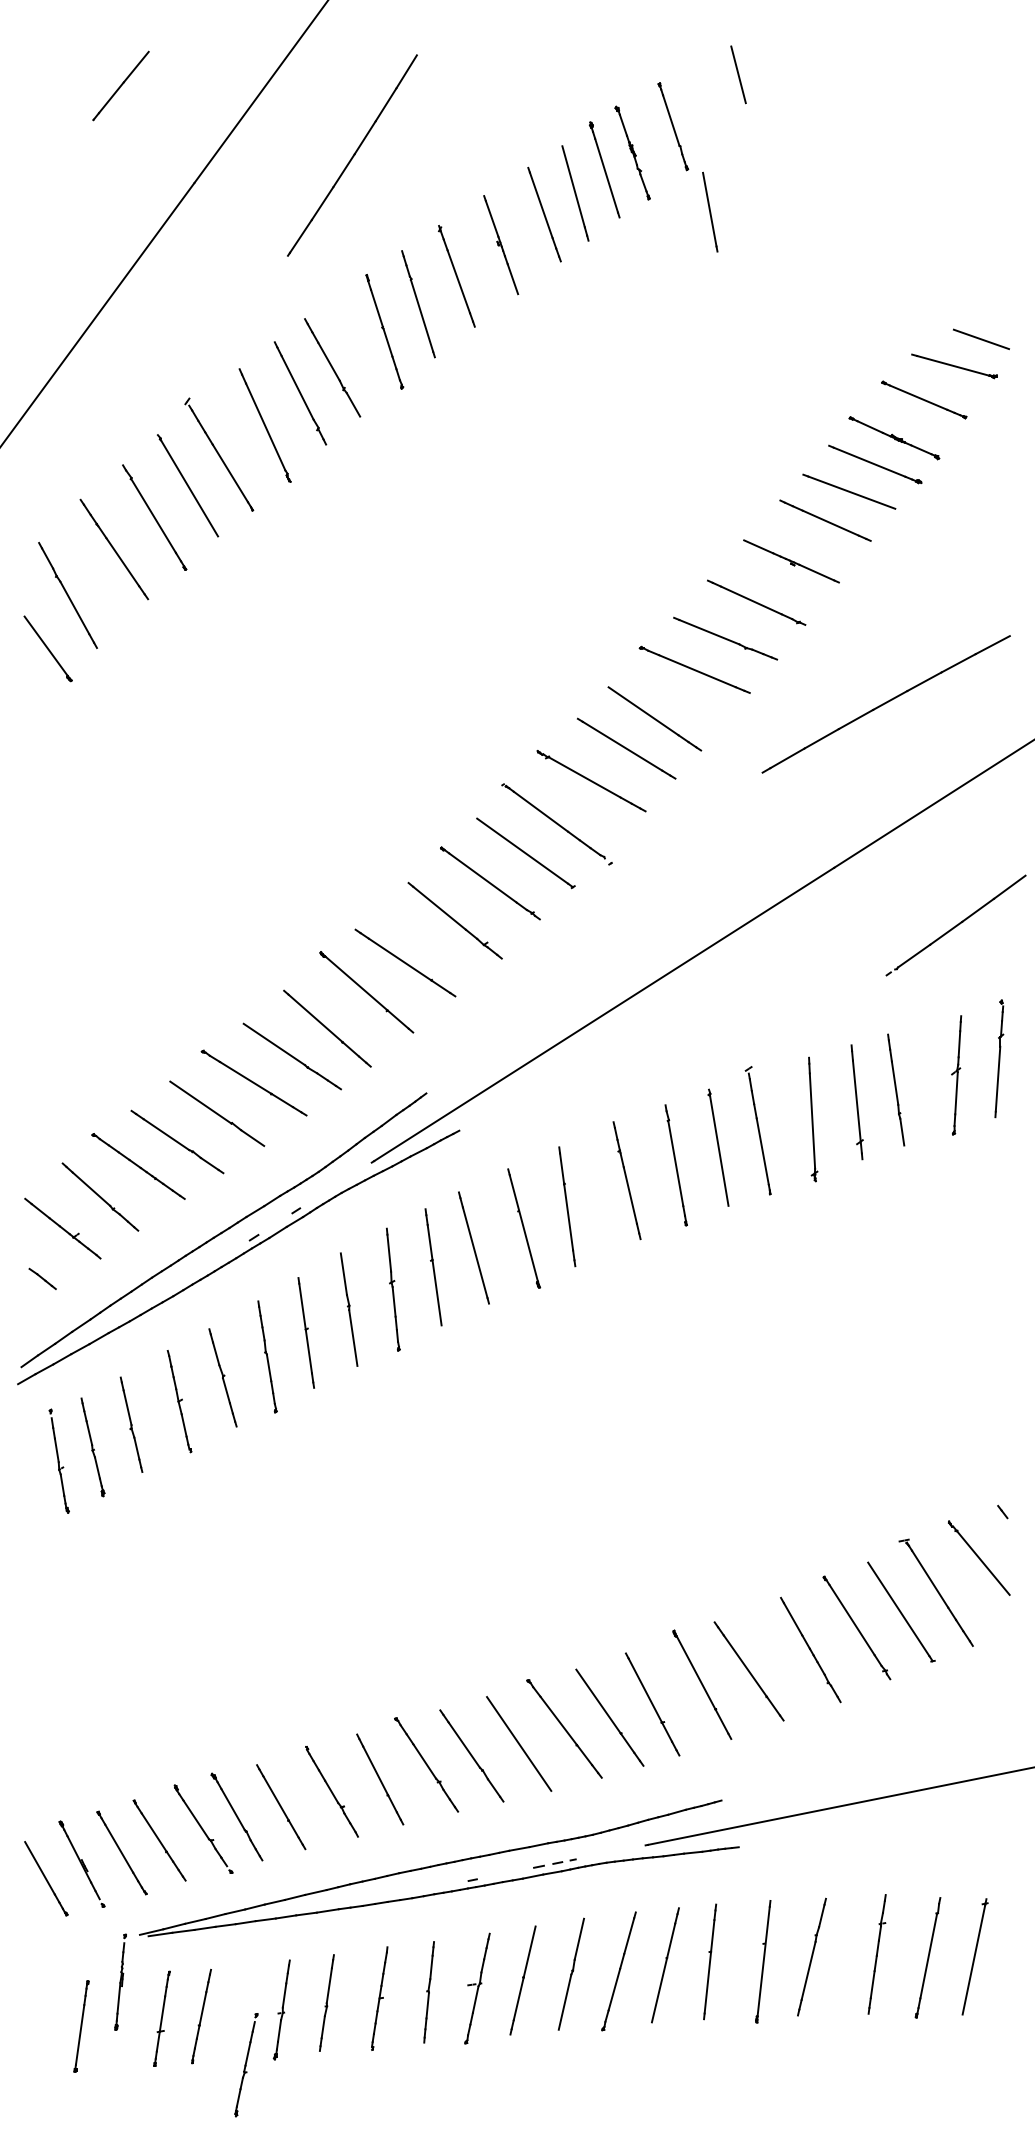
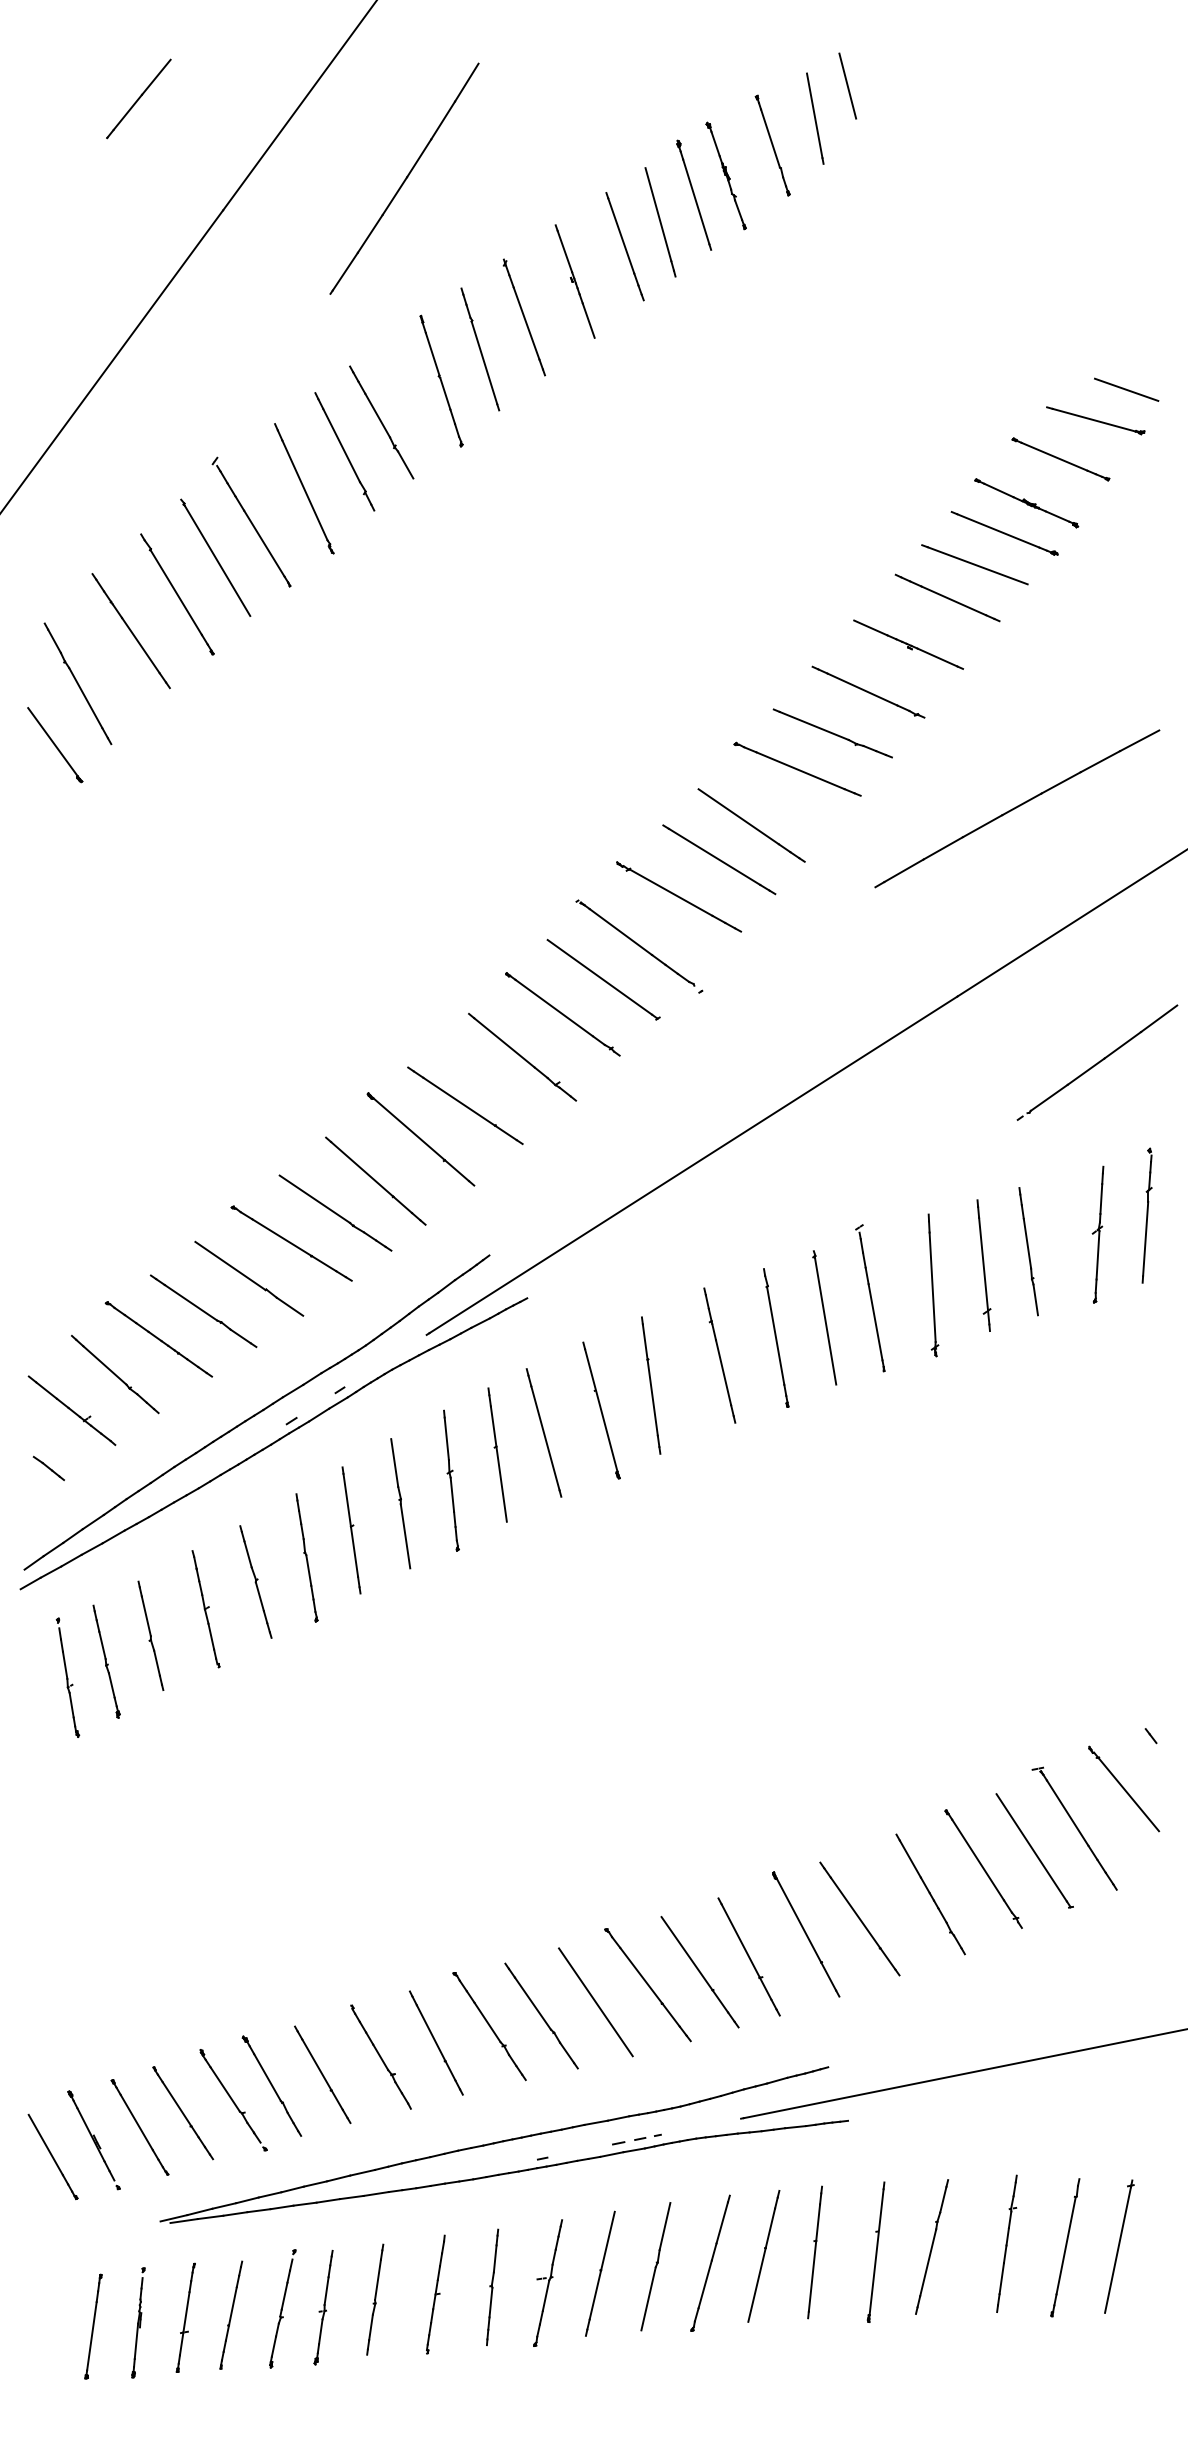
line: (710, 211) -> (815, 117), moved
part: (120, 1981) -> (138, 2322), moved
part: (246, 2065) -> (282, 2309), moved

